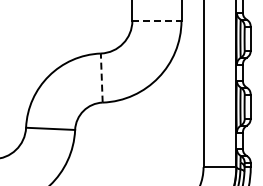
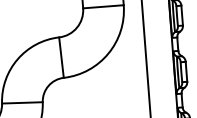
line: (156, 20) -> (103, 6), dashed -> solid
line: (101, 78) -> (61, 58), dashed -> solid

